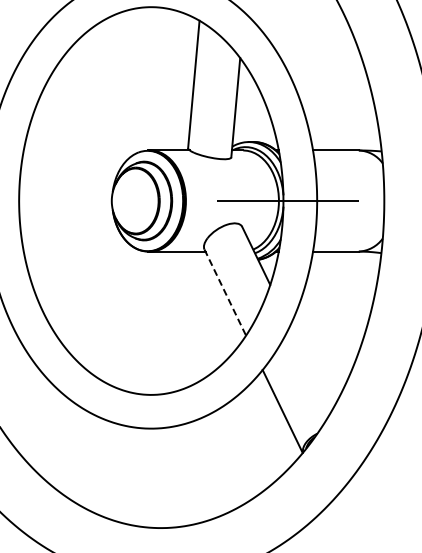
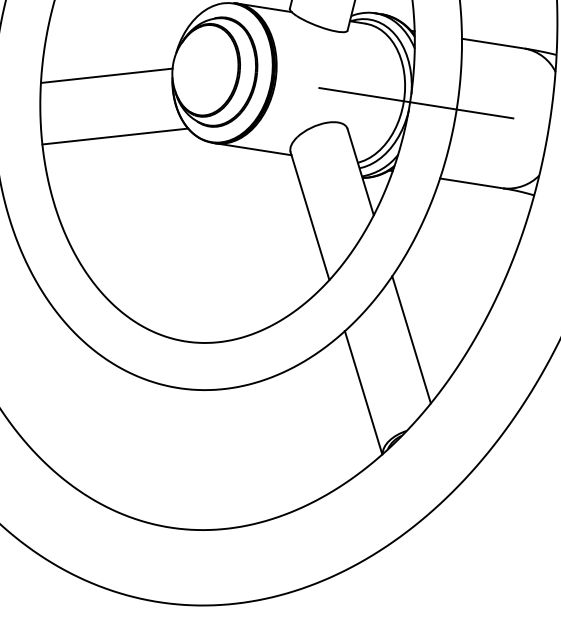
line: (65, 215) -> (105, 75), added
line: (78, 257) -> (114, 135), added
line: (225, 292) -> (310, 216), dashed -> solid
line: (310, 368) -> (411, 339), added

